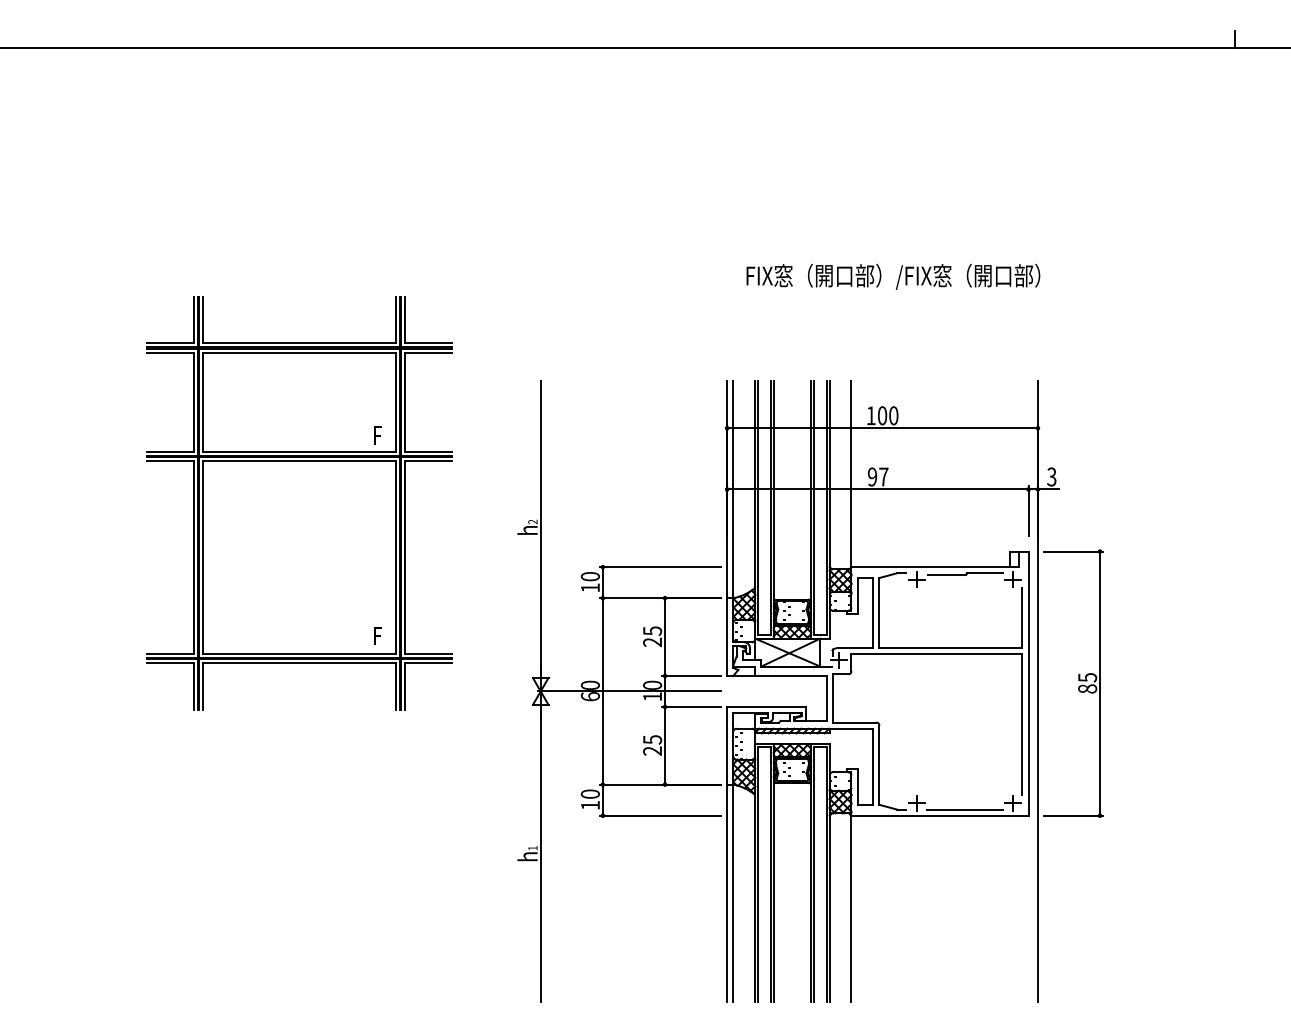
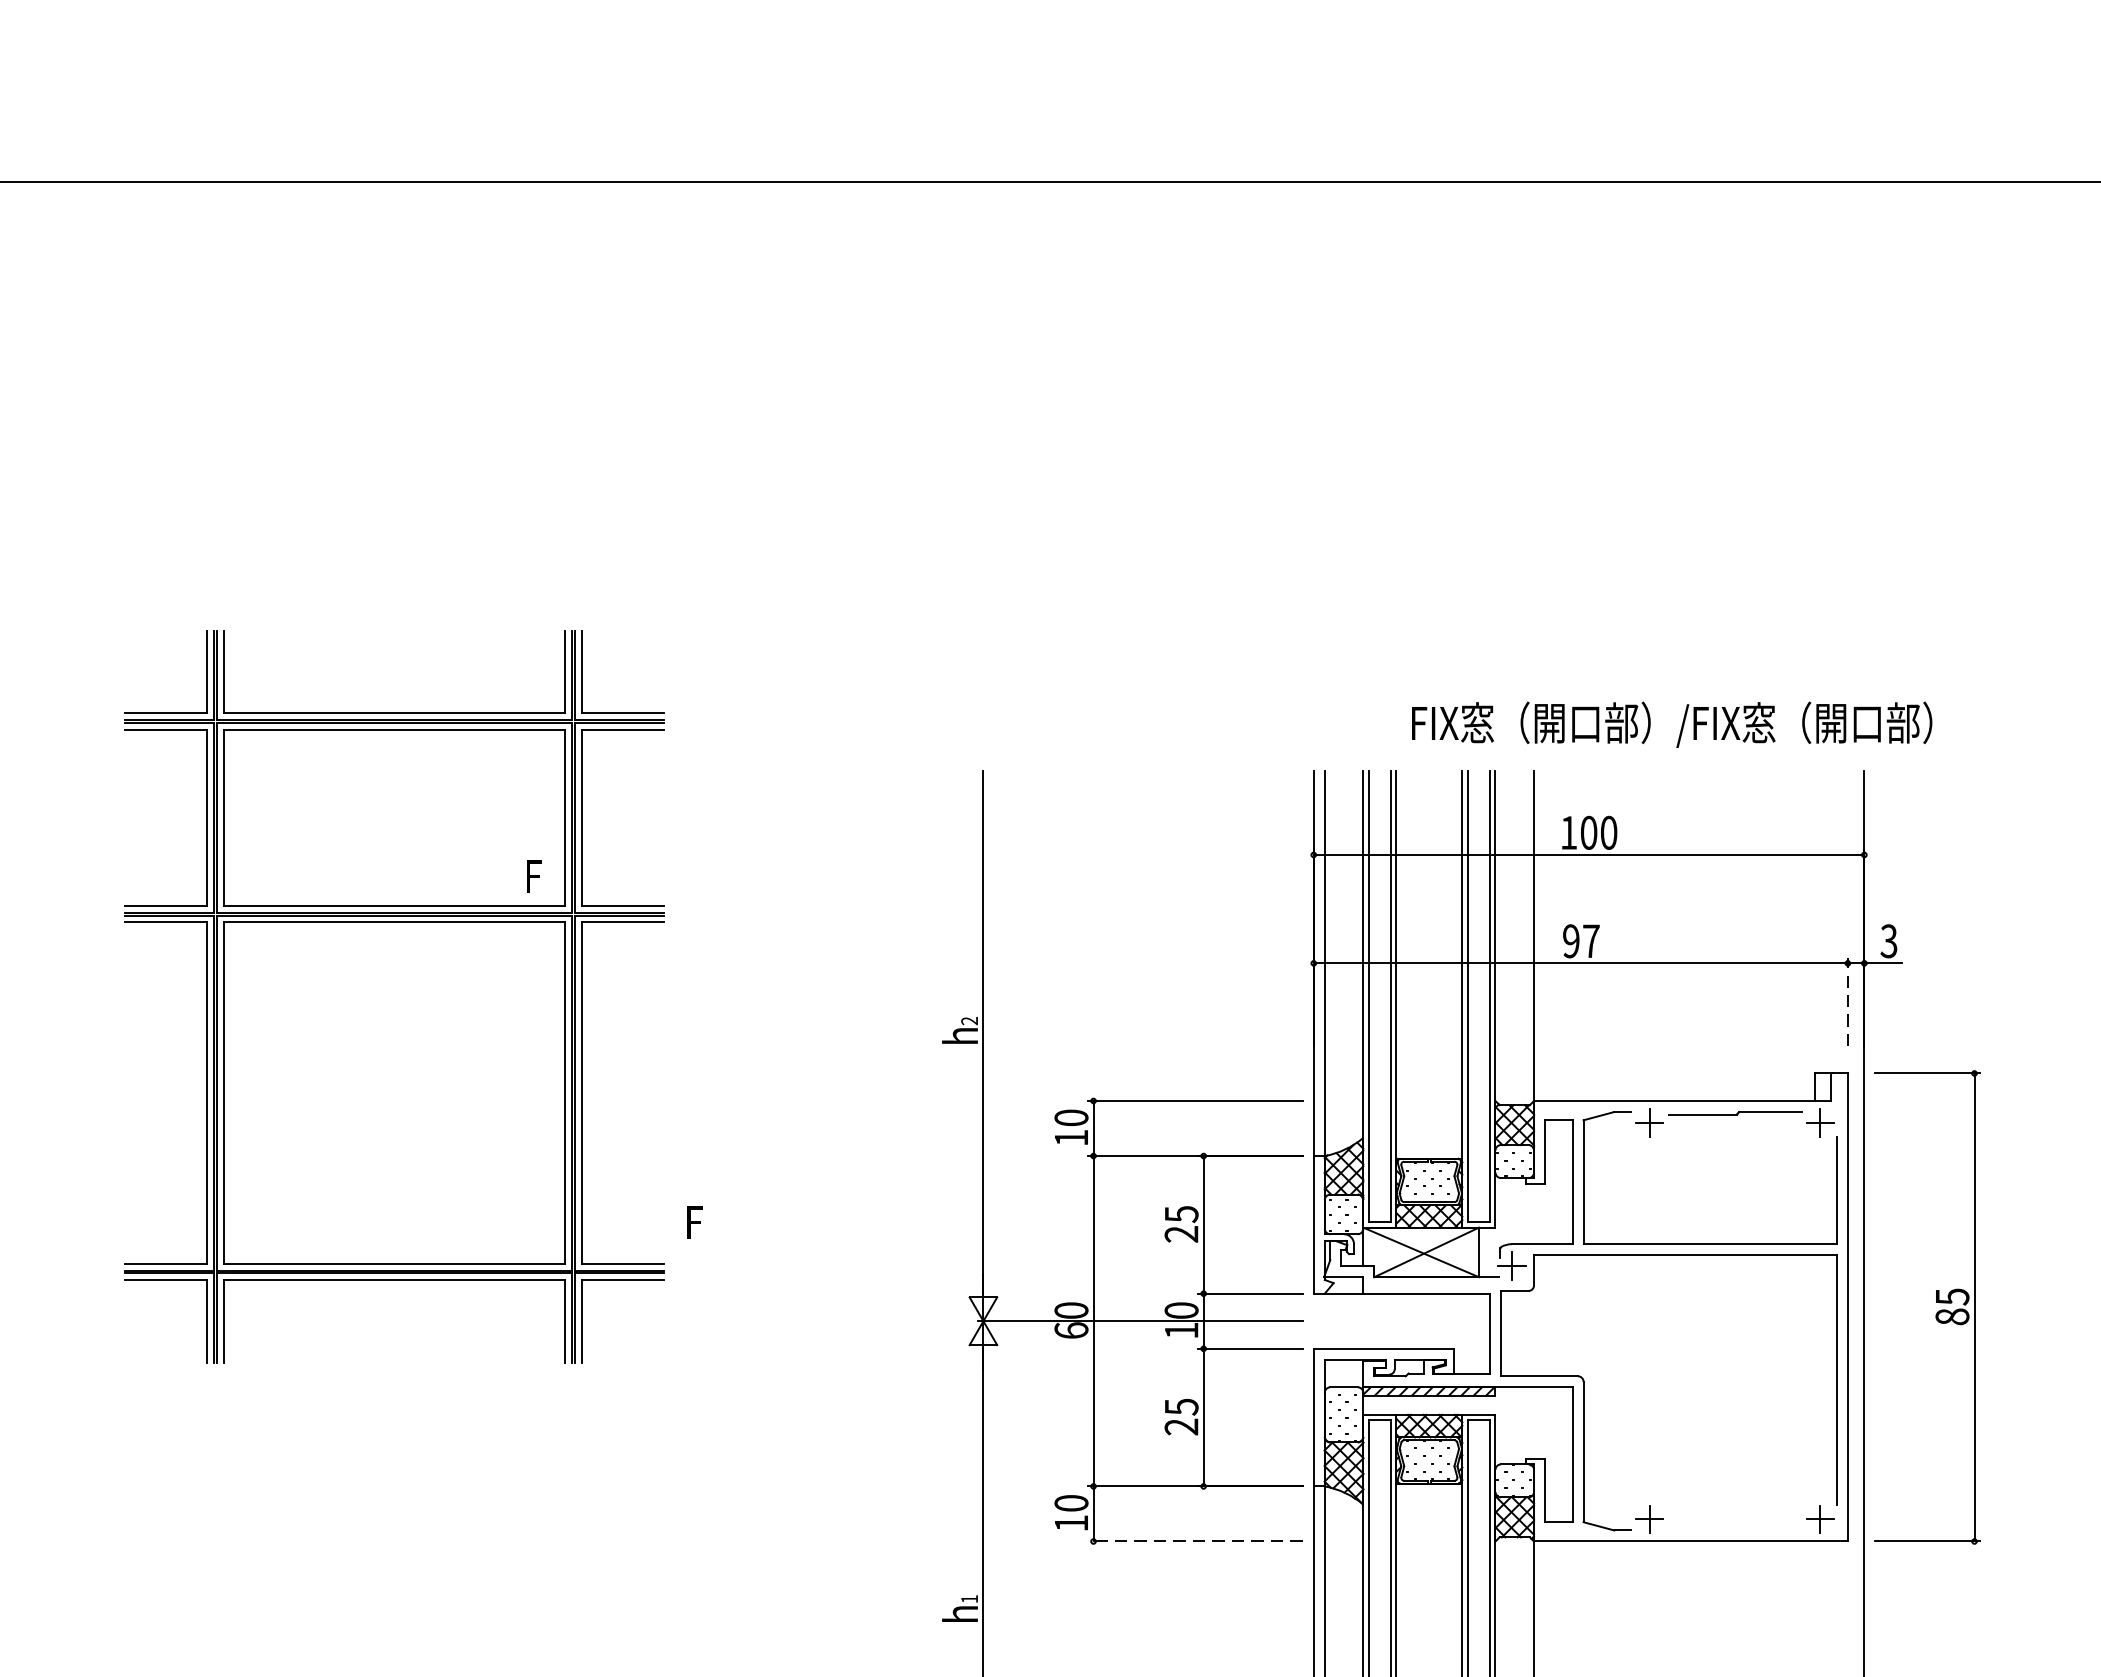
text: (893, 276) -> (1672, 724), moved
part: (299, 503) -> (394, 997), moved
line: (1028, 511) -> (1847, 1002), solid -> dashed
line: (964, 809) -> (1734, 1530), removed
line: (660, 815) -> (1195, 1541), solid -> dashed

